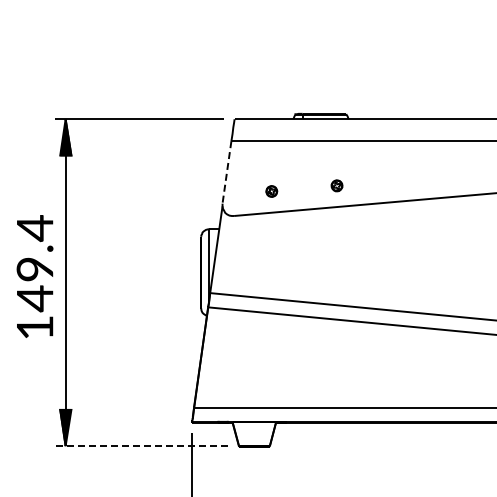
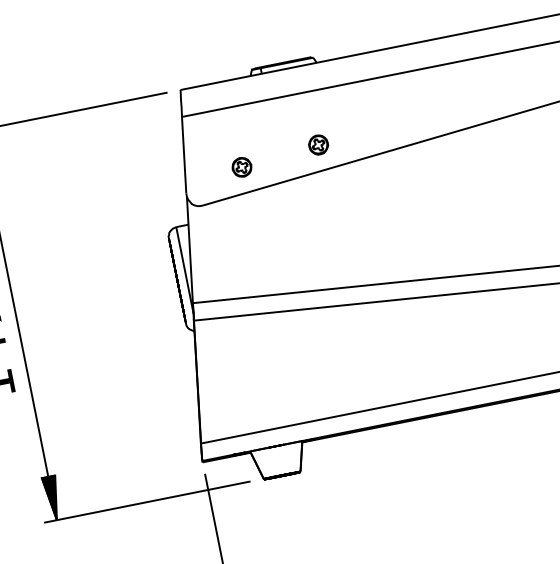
line: (226, 172) -> (183, 155), dashed -> solid
part: (336, 185) -> (317, 144), size x1.43
part: (271, 191) -> (241, 167), size x1.43
line: (141, 446) -> (147, 502), dashed -> solid

